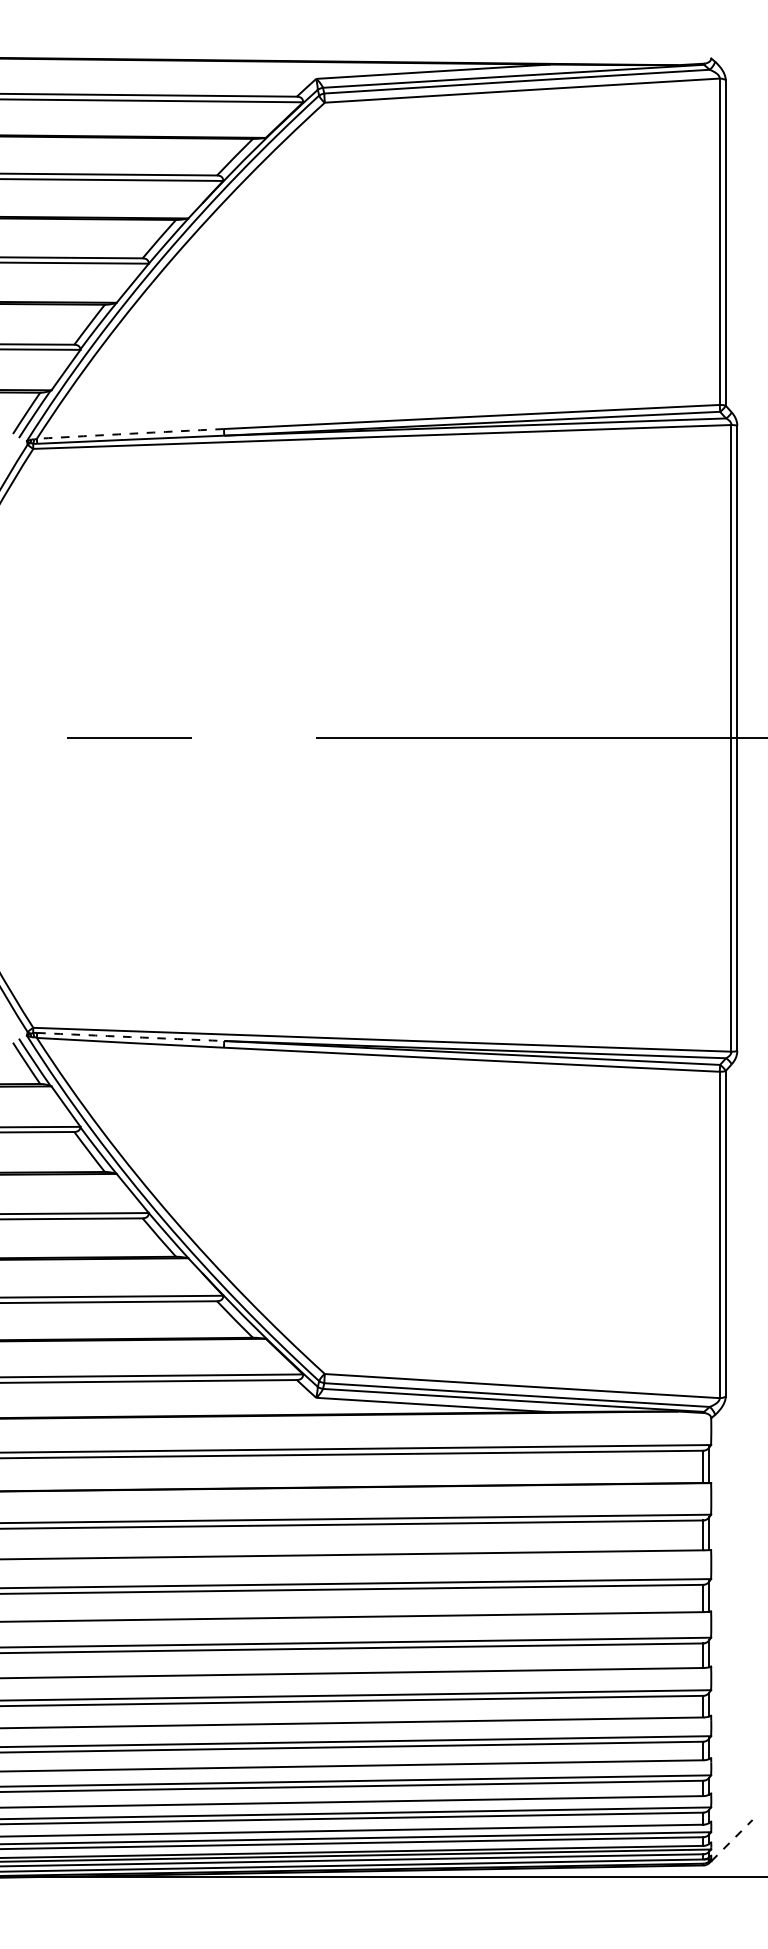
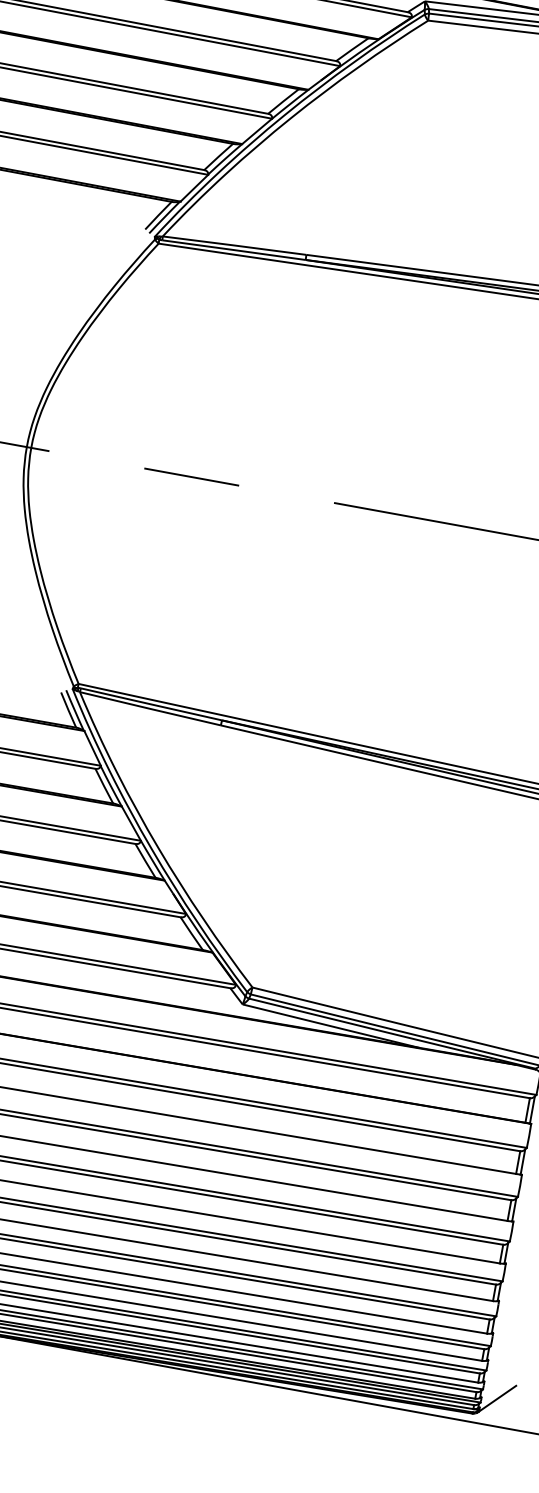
arc: (130, 433) -> (234, 245), dashed -> solid
arc: (130, 1037) -> (151, 704), dashed -> solid
line: (732, 1840) -> (498, 1398), dashed -> solid

